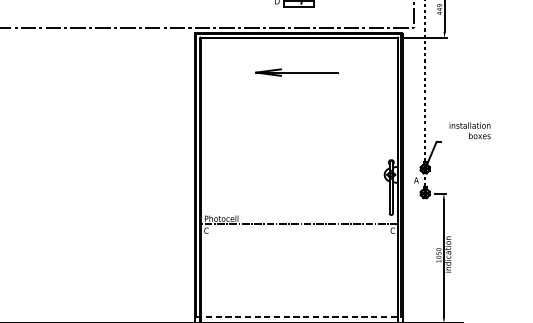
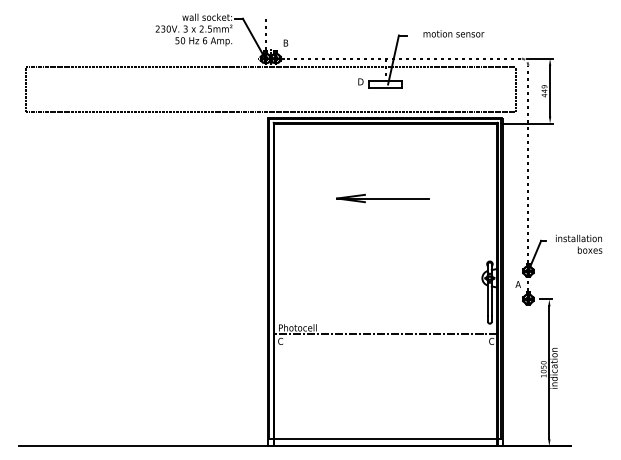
part: (296, 72) -> (382, 198), moved
text: (470, 130) -> (579, 243), moved
line: (299, 317) -> (385, 439), dashed -> solid

